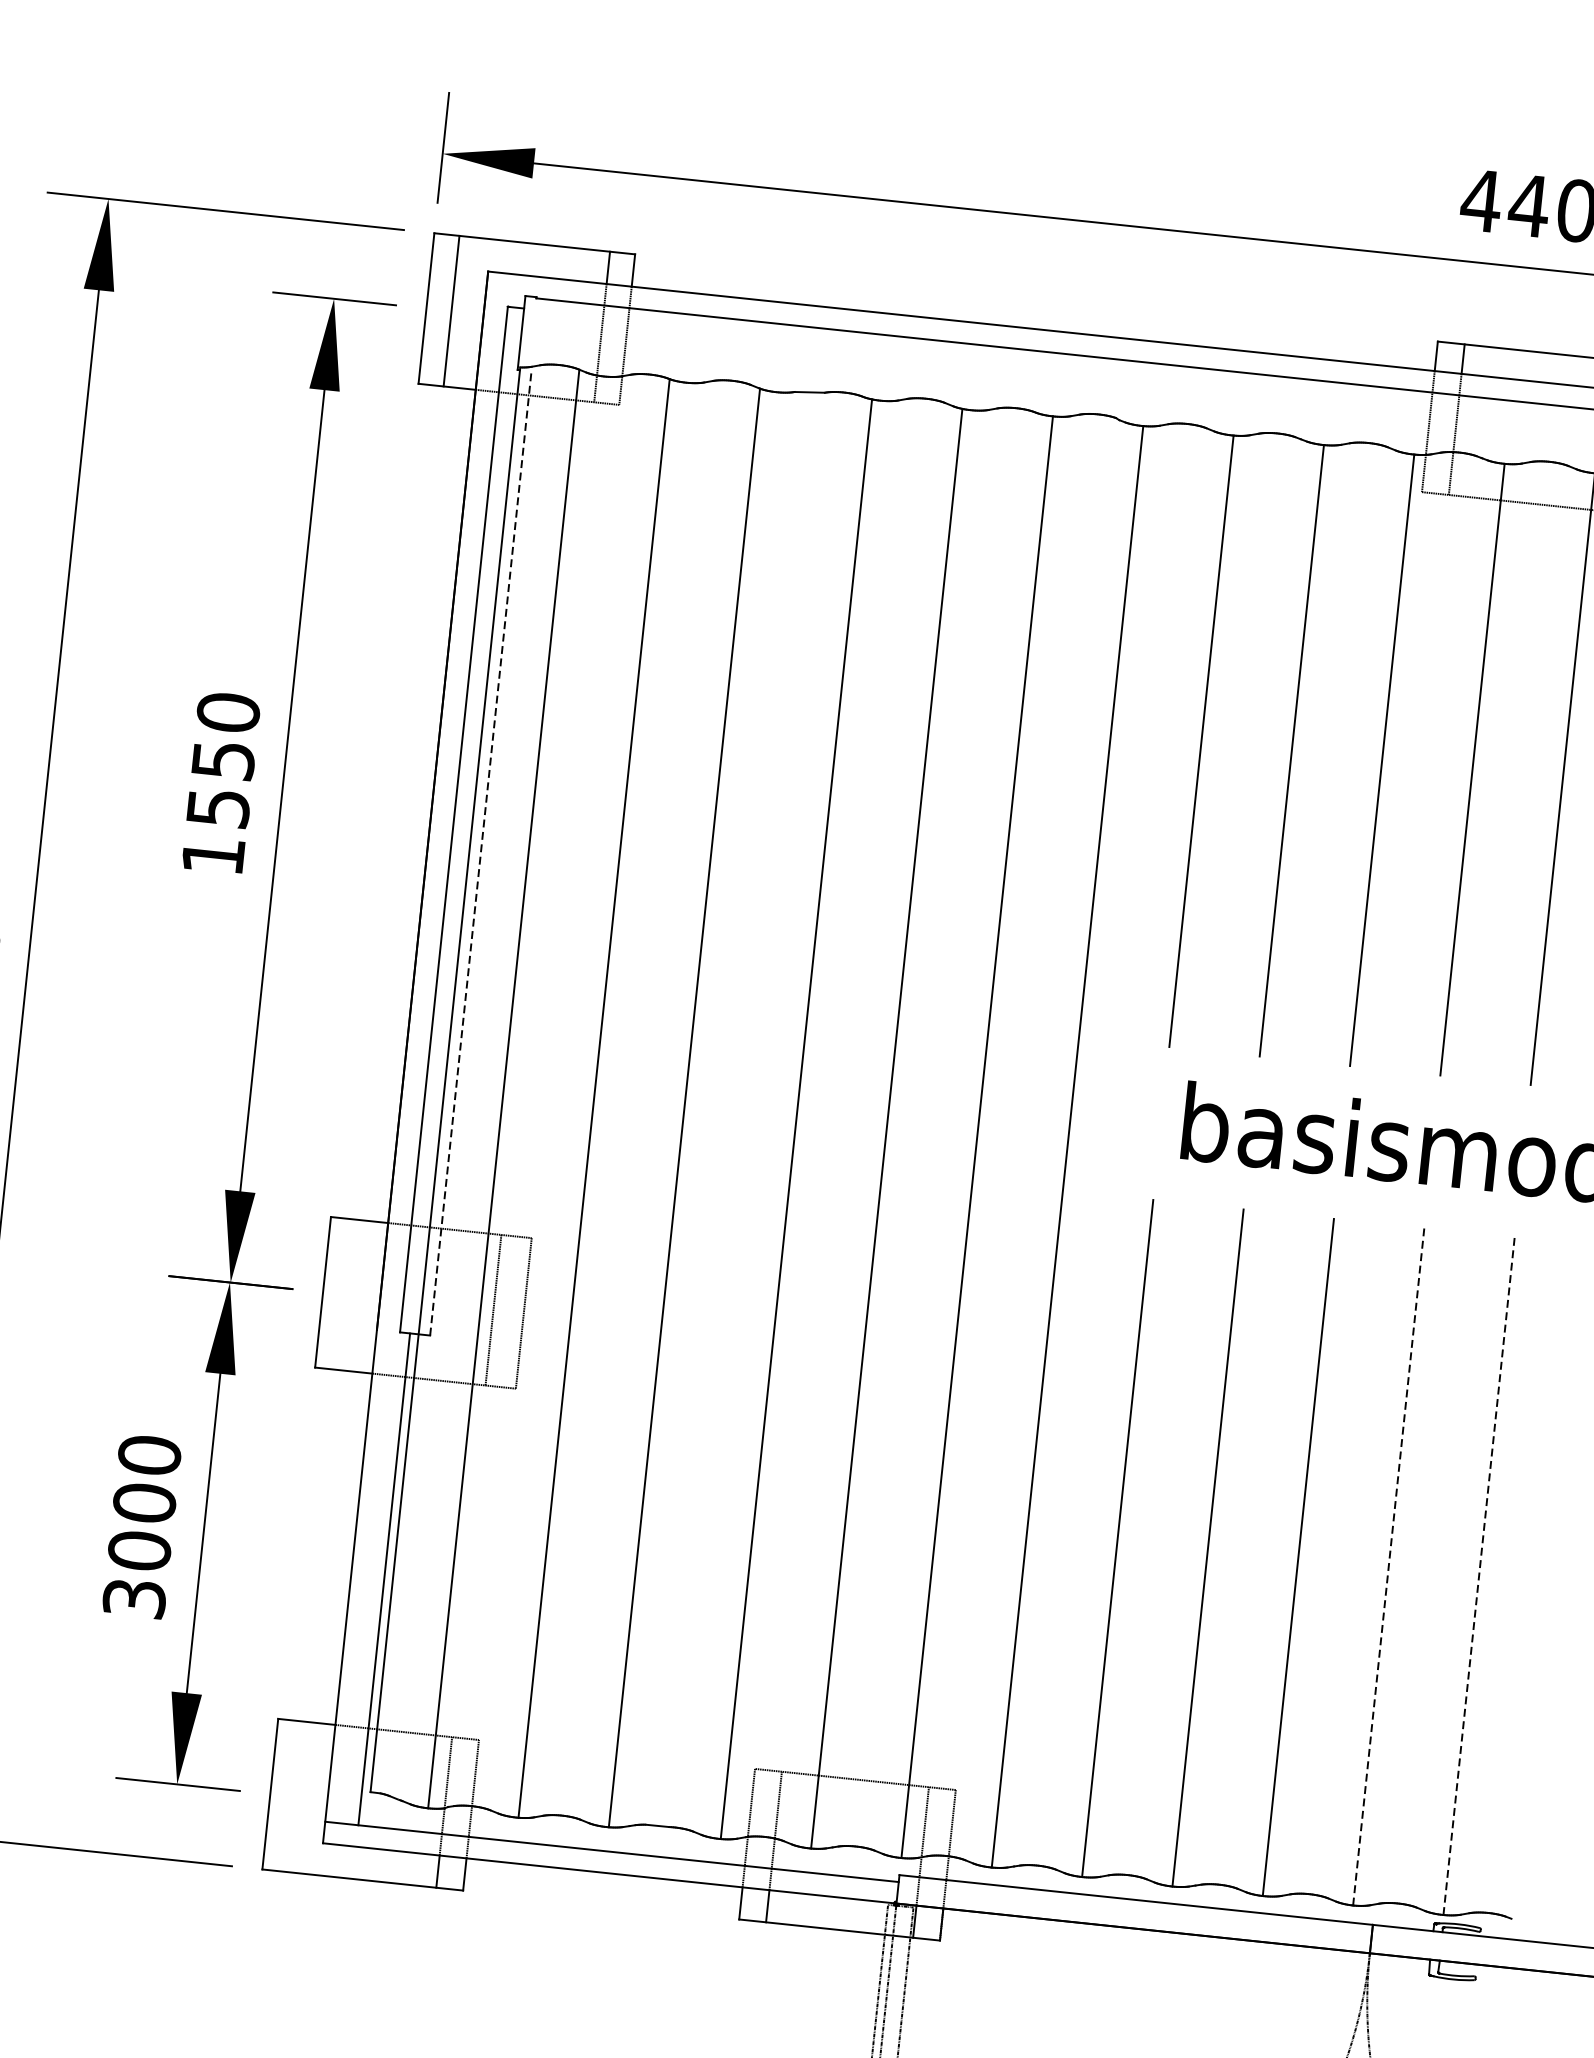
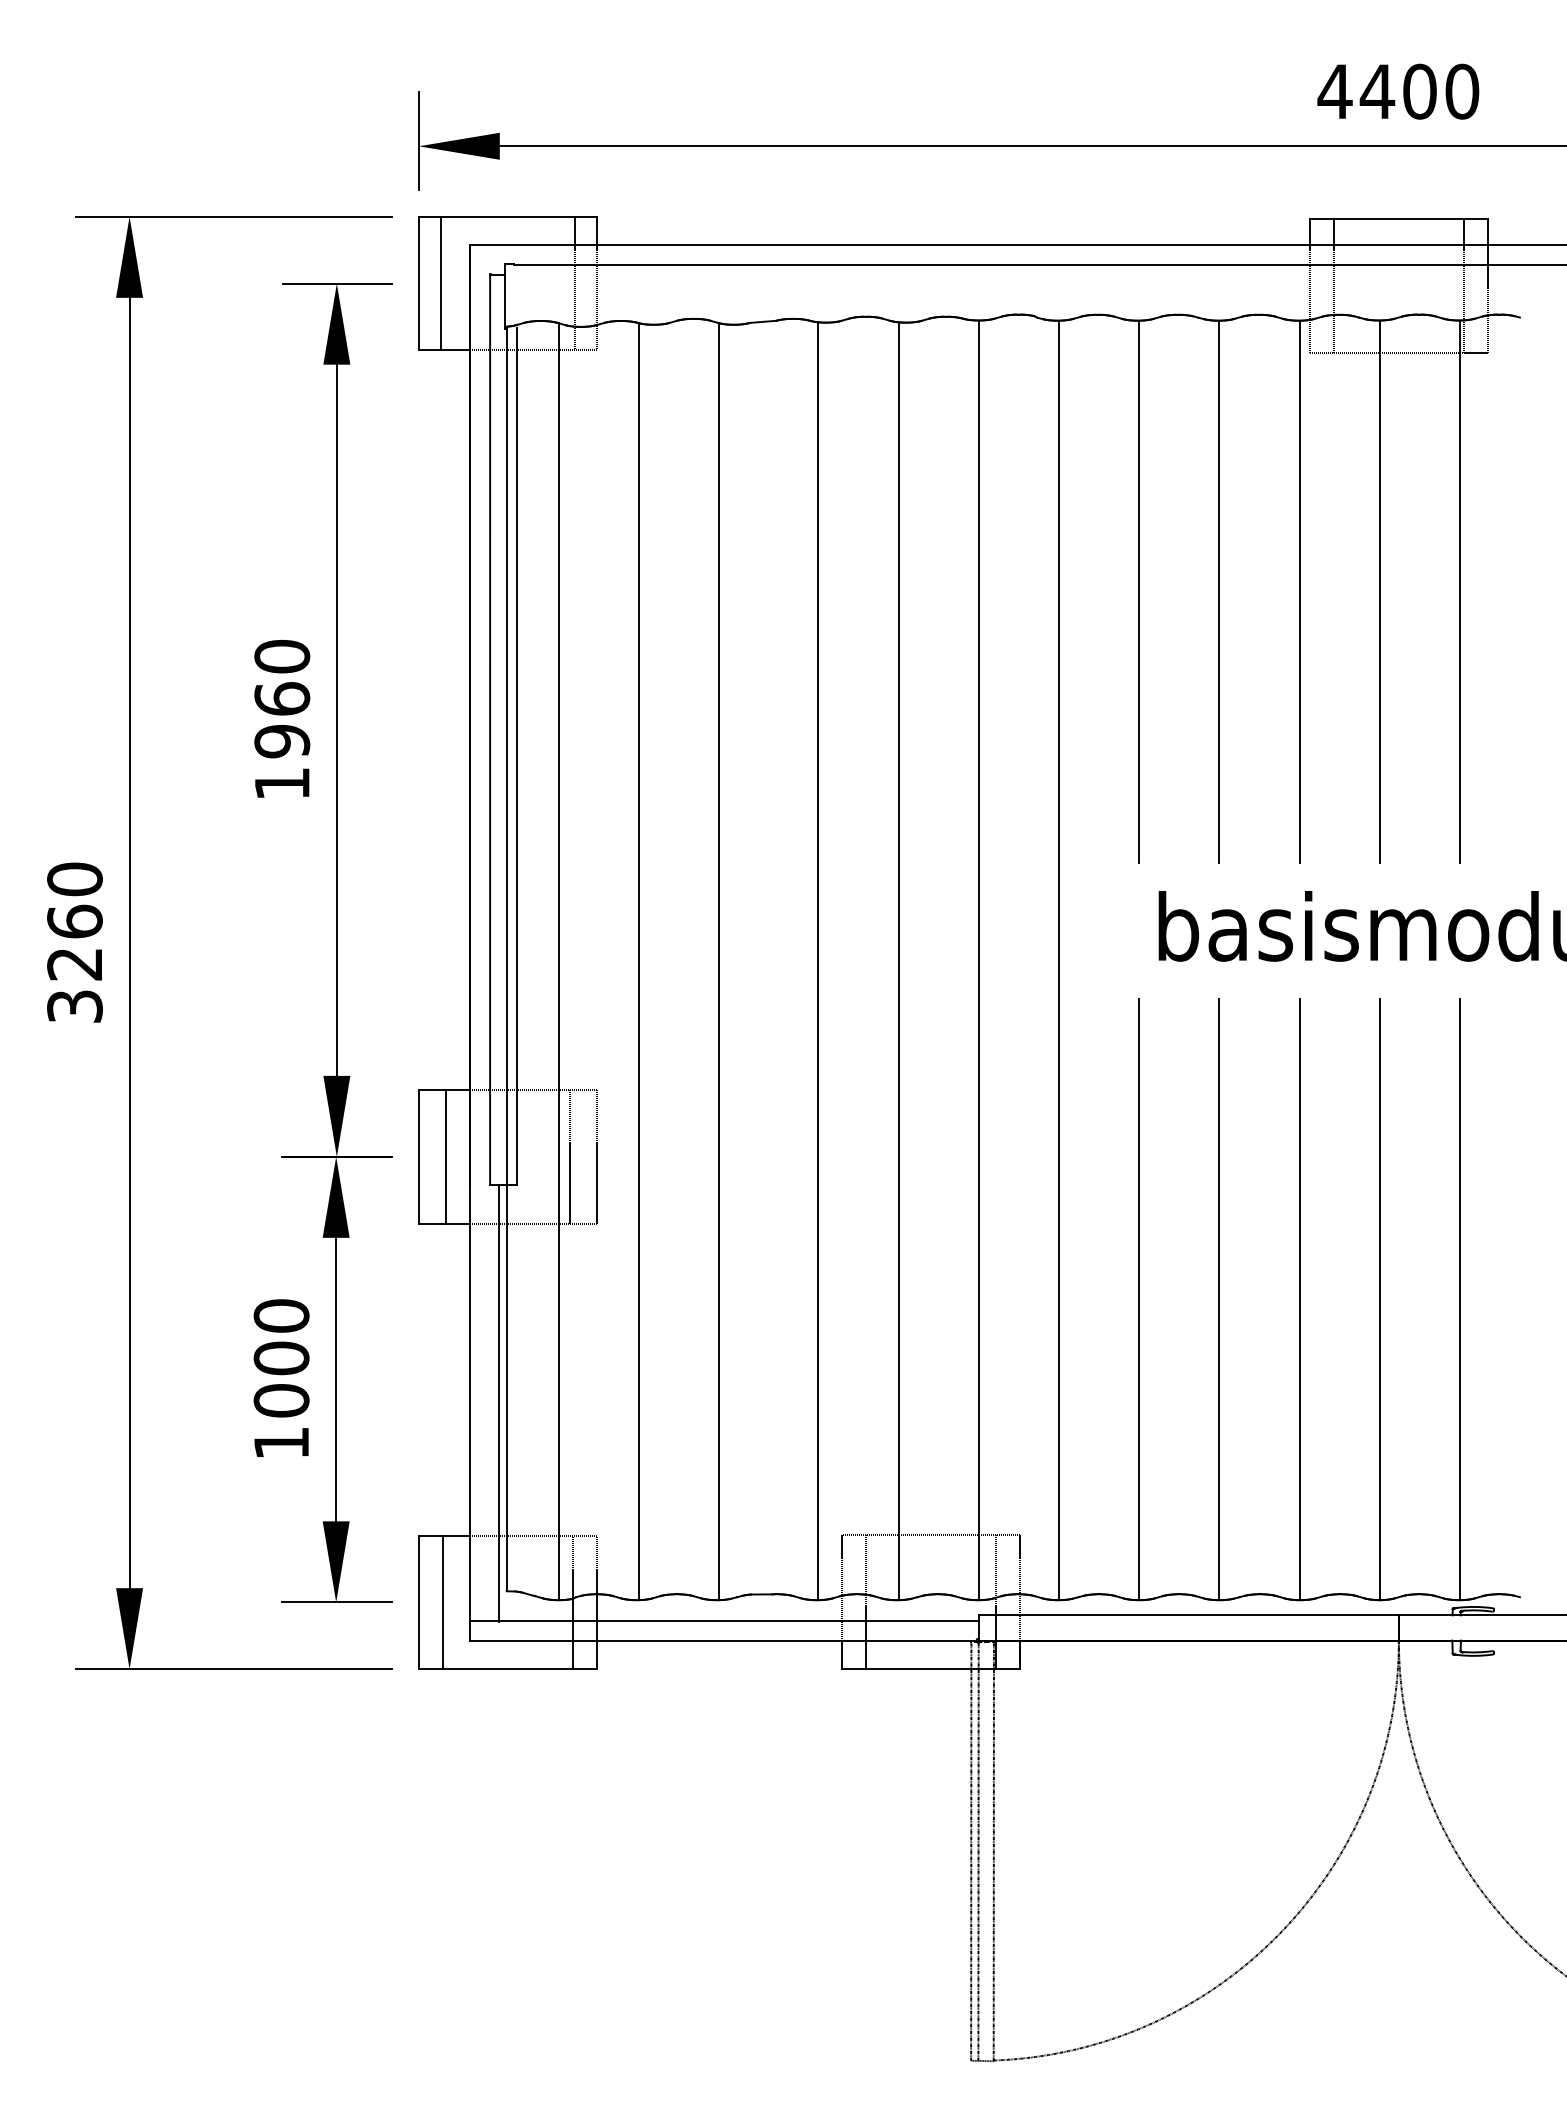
text: (221, 784) -> (282, 720), 1550 -> 1960
line: (480, 852) -> (516, 756), dashed -> solid
line: (353, 1295) -> (445, 1156), added
line: (1388, 1566) -> (1379, 1299), dashed -> solid
line: (1478, 1576) -> (1459, 1299), dashed -> solid
text: (134, 1598) -> (281, 1443), 3000 -> 1000
line: (296, 1797) -> (442, 1602), added

